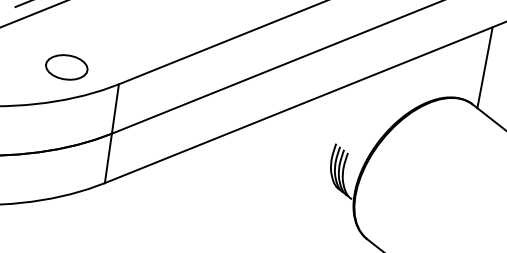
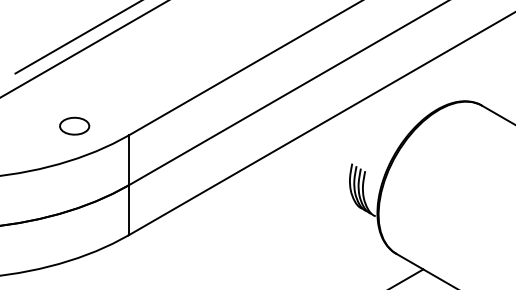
part: (66, 67) -> (74, 126), size x0.7
line: (484, 67) -> (488, 67), removed

